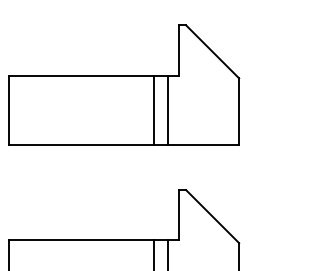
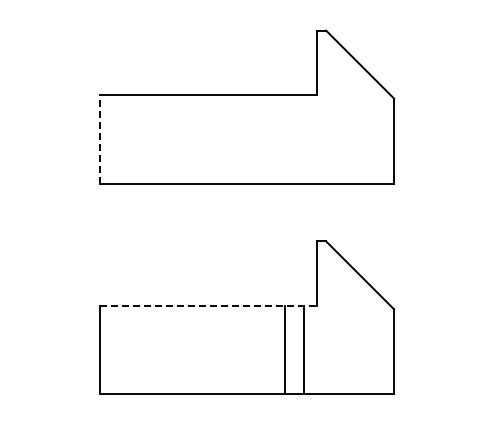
line: (8, 109) -> (99, 138), solid -> dashed
line: (154, 109) -> (285, 138), removed
line: (168, 109) -> (303, 138), removed
line: (94, 240) -> (208, 305), solid -> dashed

